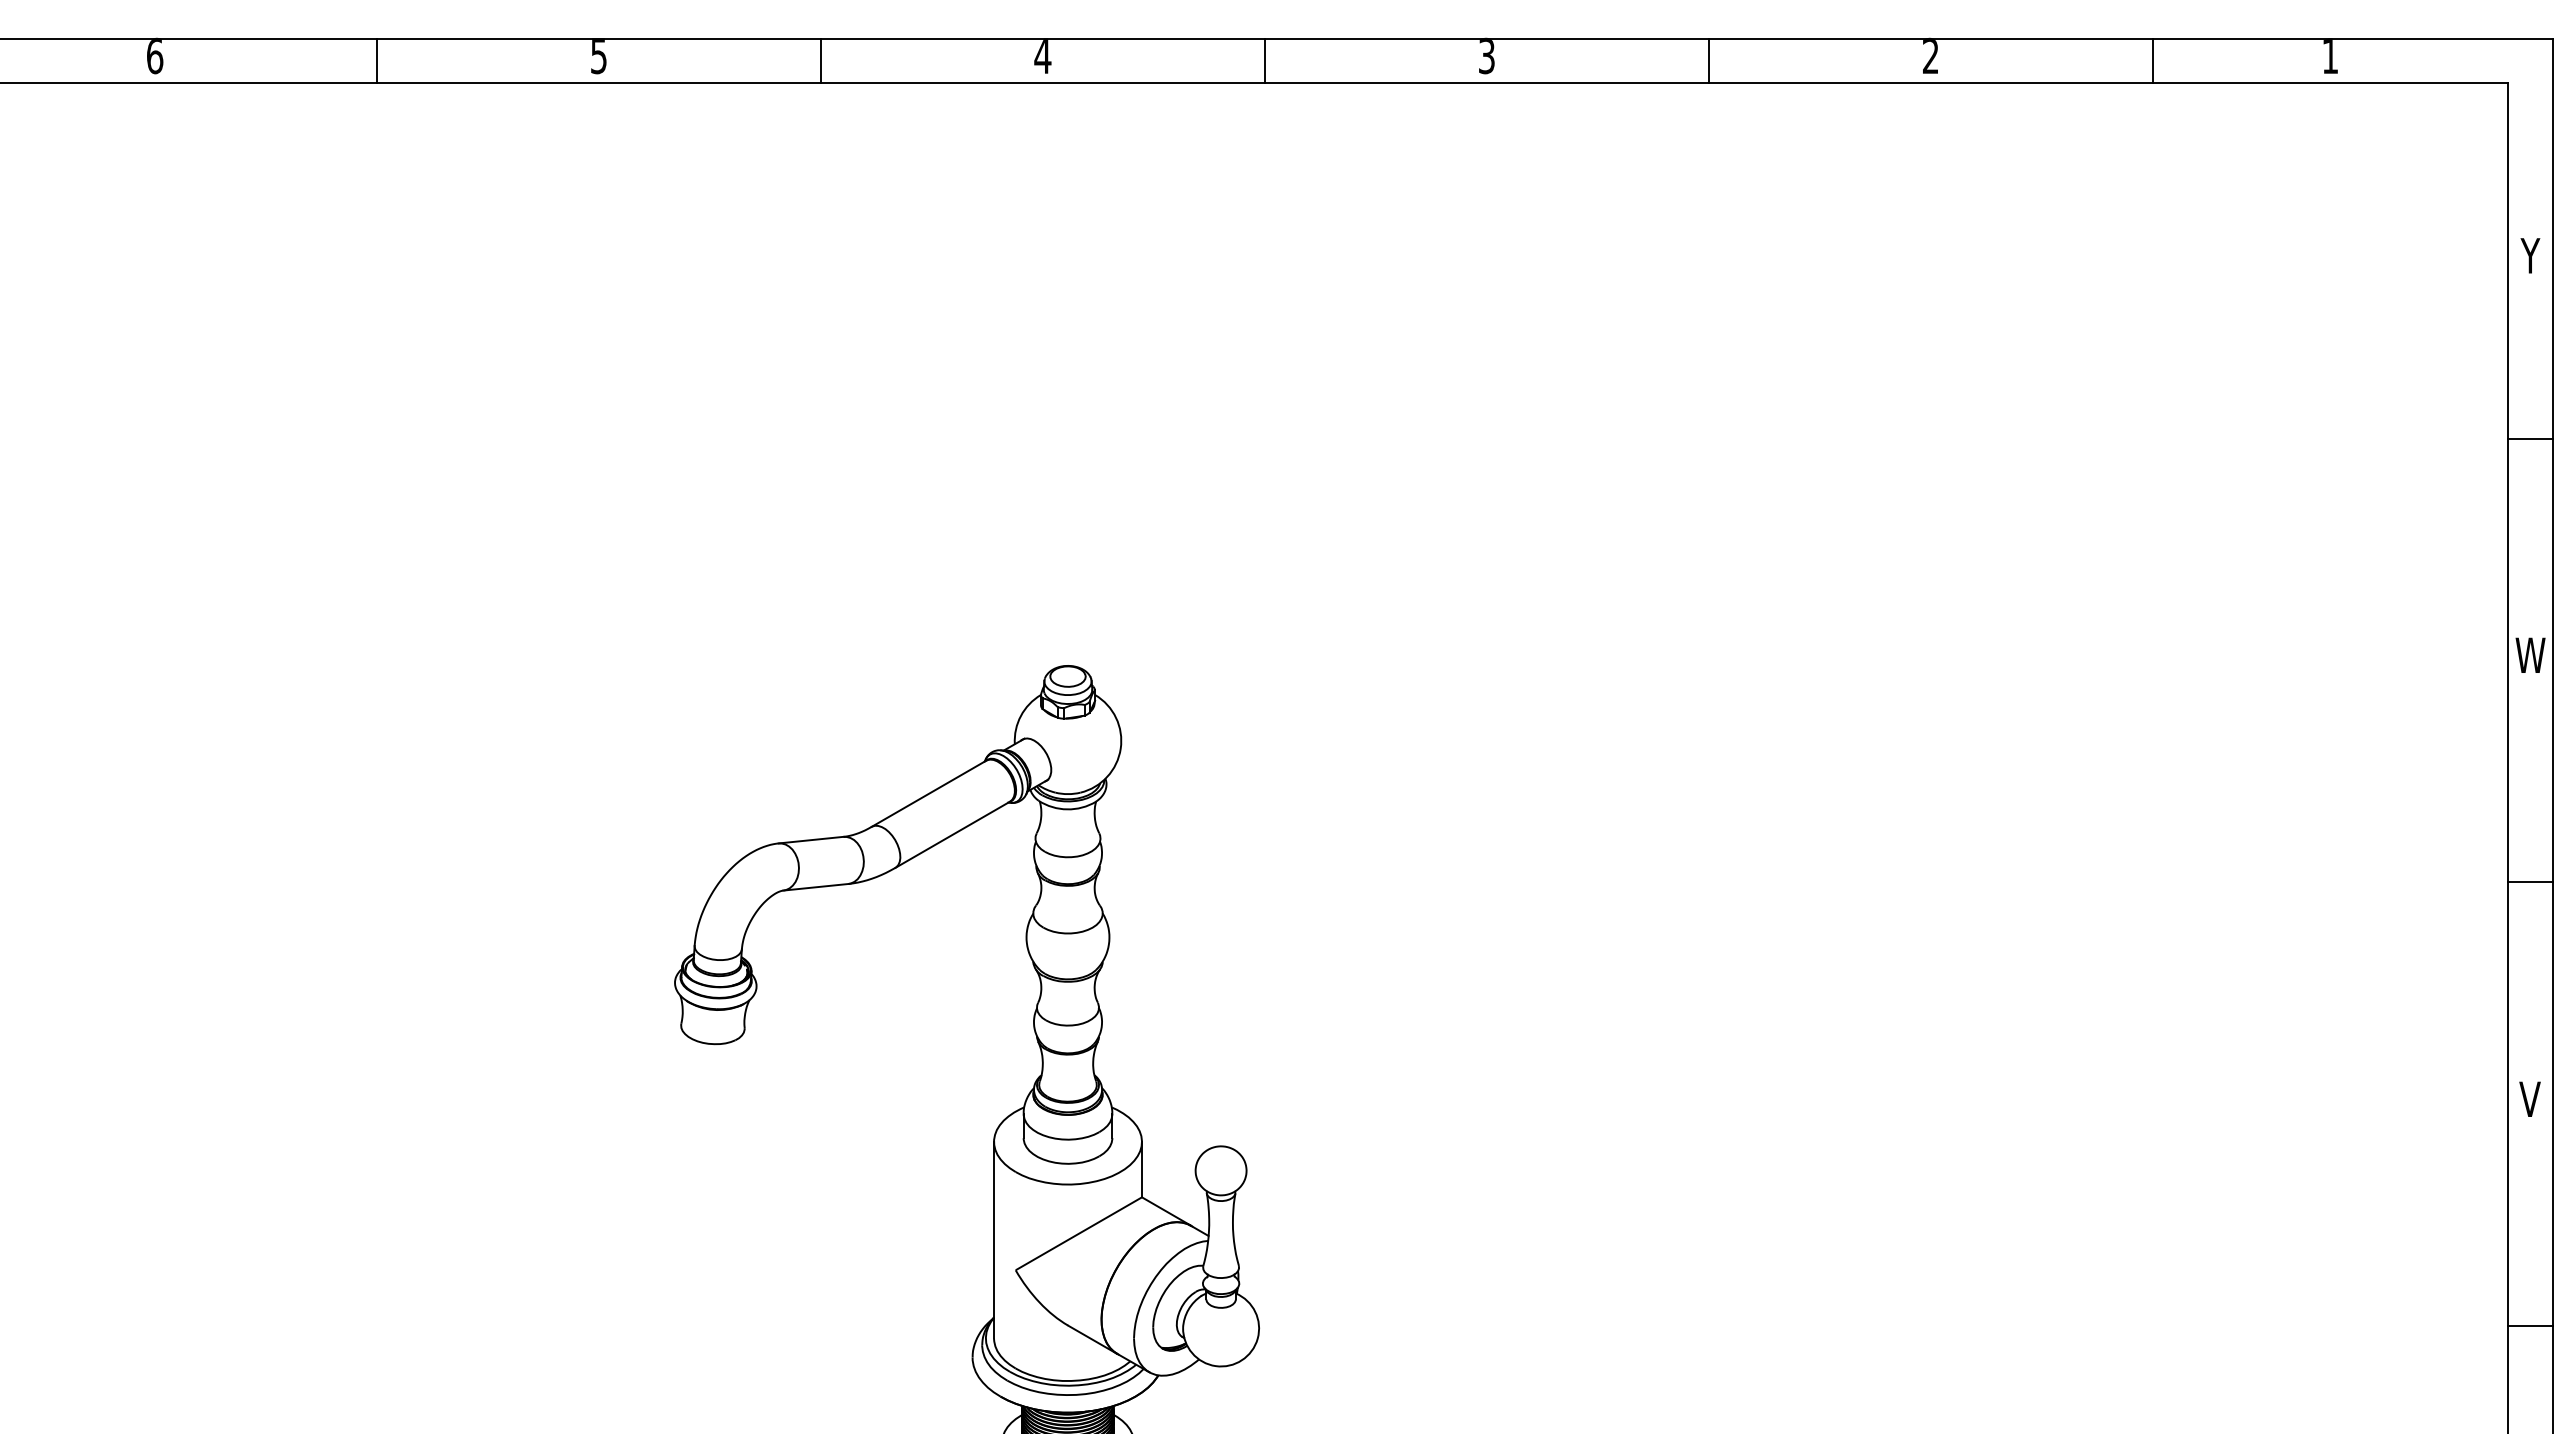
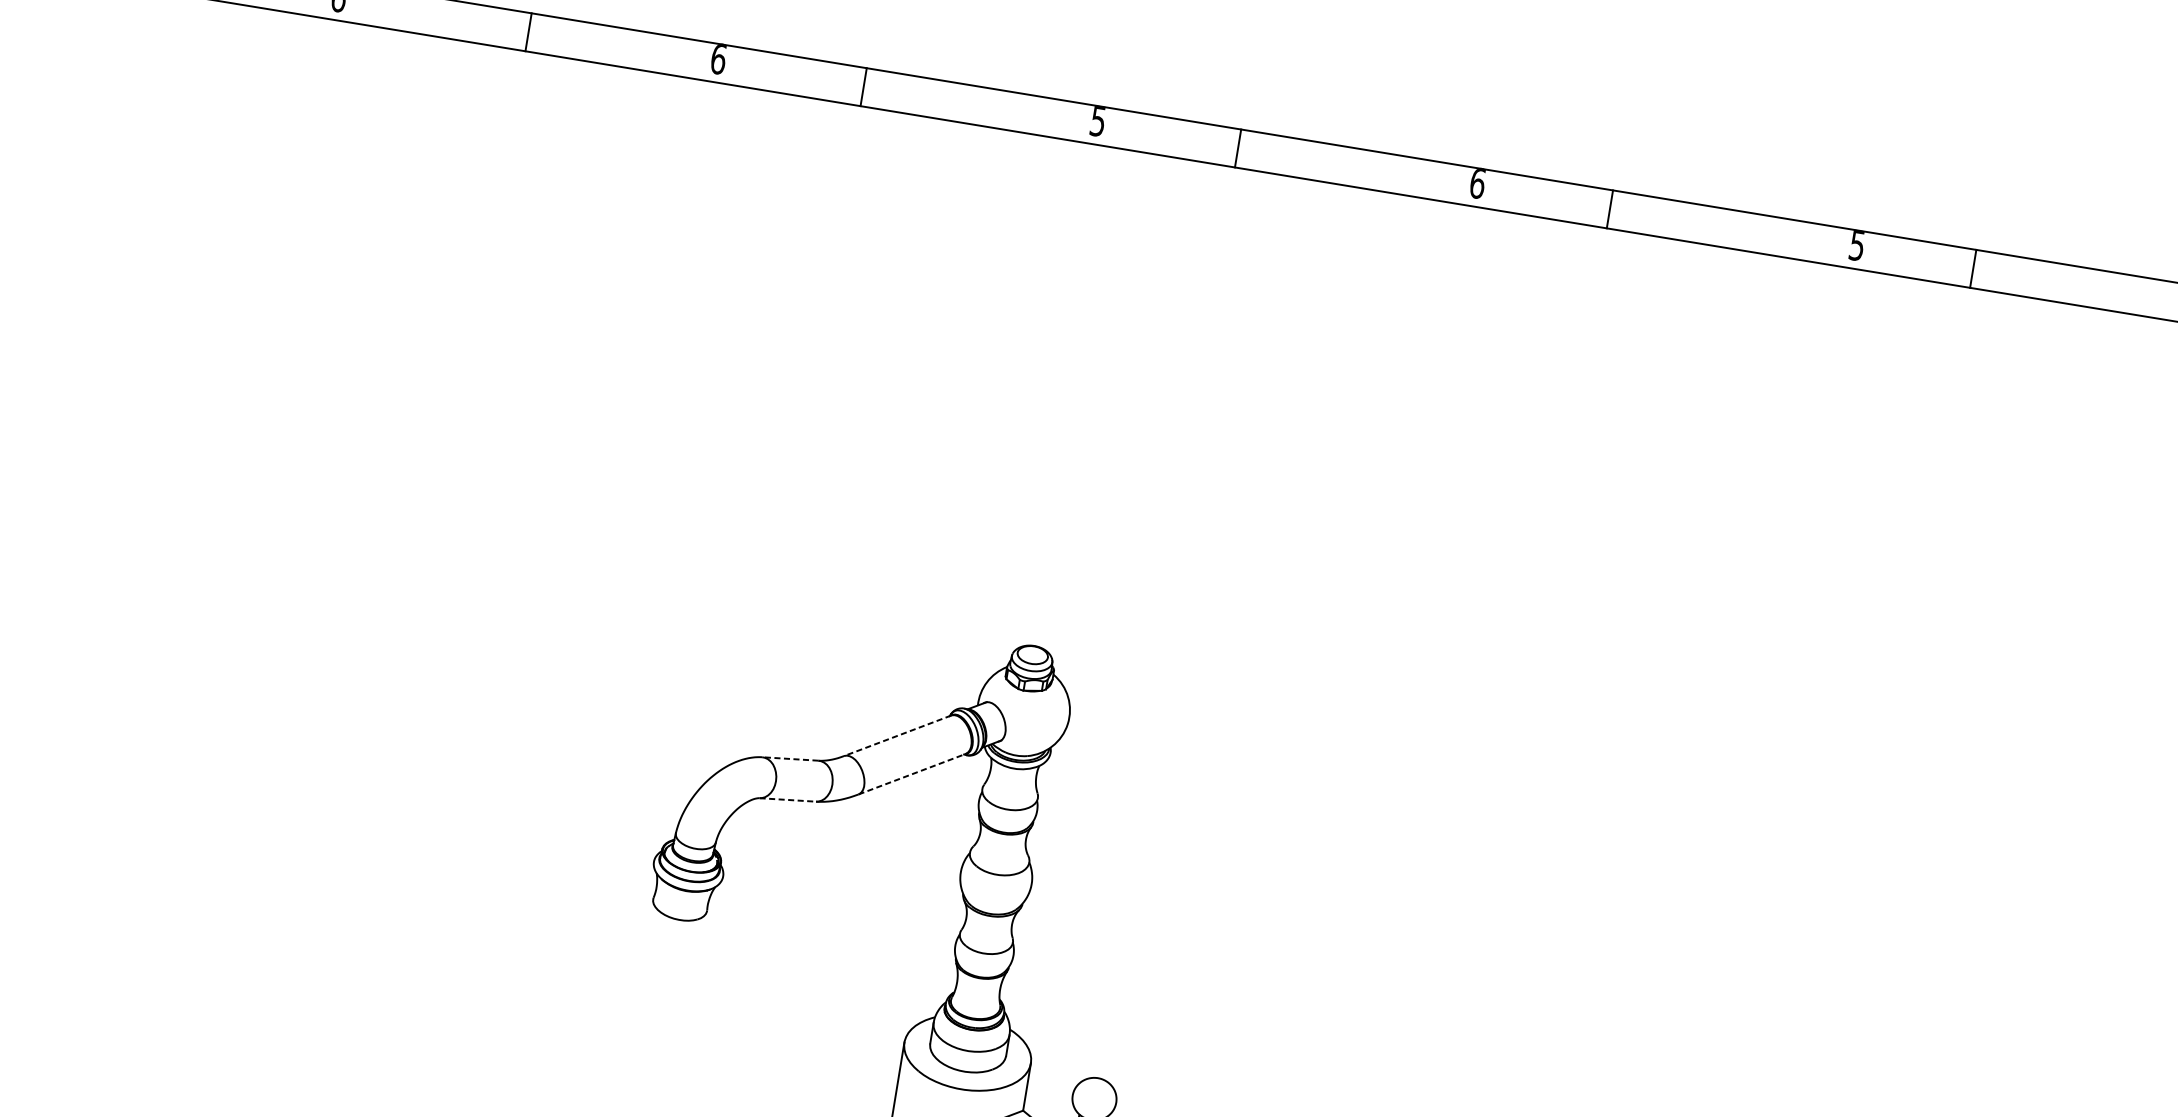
text: (599, 55) -> (719, 58), 5 -> 6
text: (1486, 55) -> (1477, 182), 3 -> 6
text: (1930, 55) -> (1857, 244), 2 -> 5
text: (1042, 57) -> (1097, 122), 4 -> 5
line: (821, 60) -> (863, 86), moved
line: (1265, 60) -> (1238, 147), moved
line: (1709, 60) -> (1610, 208), moved
line: (2153, 60) -> (1973, 268), moved
line: (928, 794) -> (897, 736), solid -> dashed
line: (953, 834) -> (912, 774), solid -> dashed
line: (811, 840) -> (790, 759), solid -> dashed
line: (815, 887) -> (787, 800), solid -> dashed

